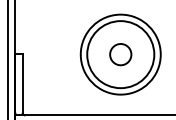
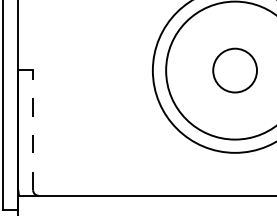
line: (22, 83) -> (32, 129), solid -> dashed

